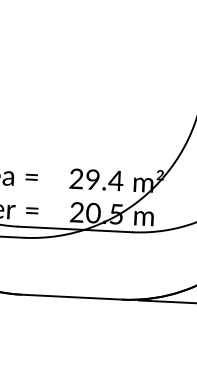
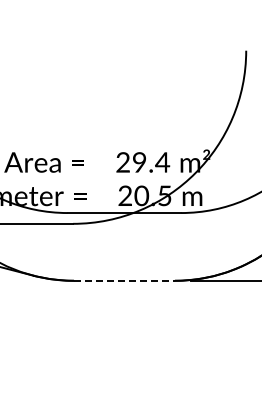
line: (72, 296) -> (124, 280), solid -> dashed

